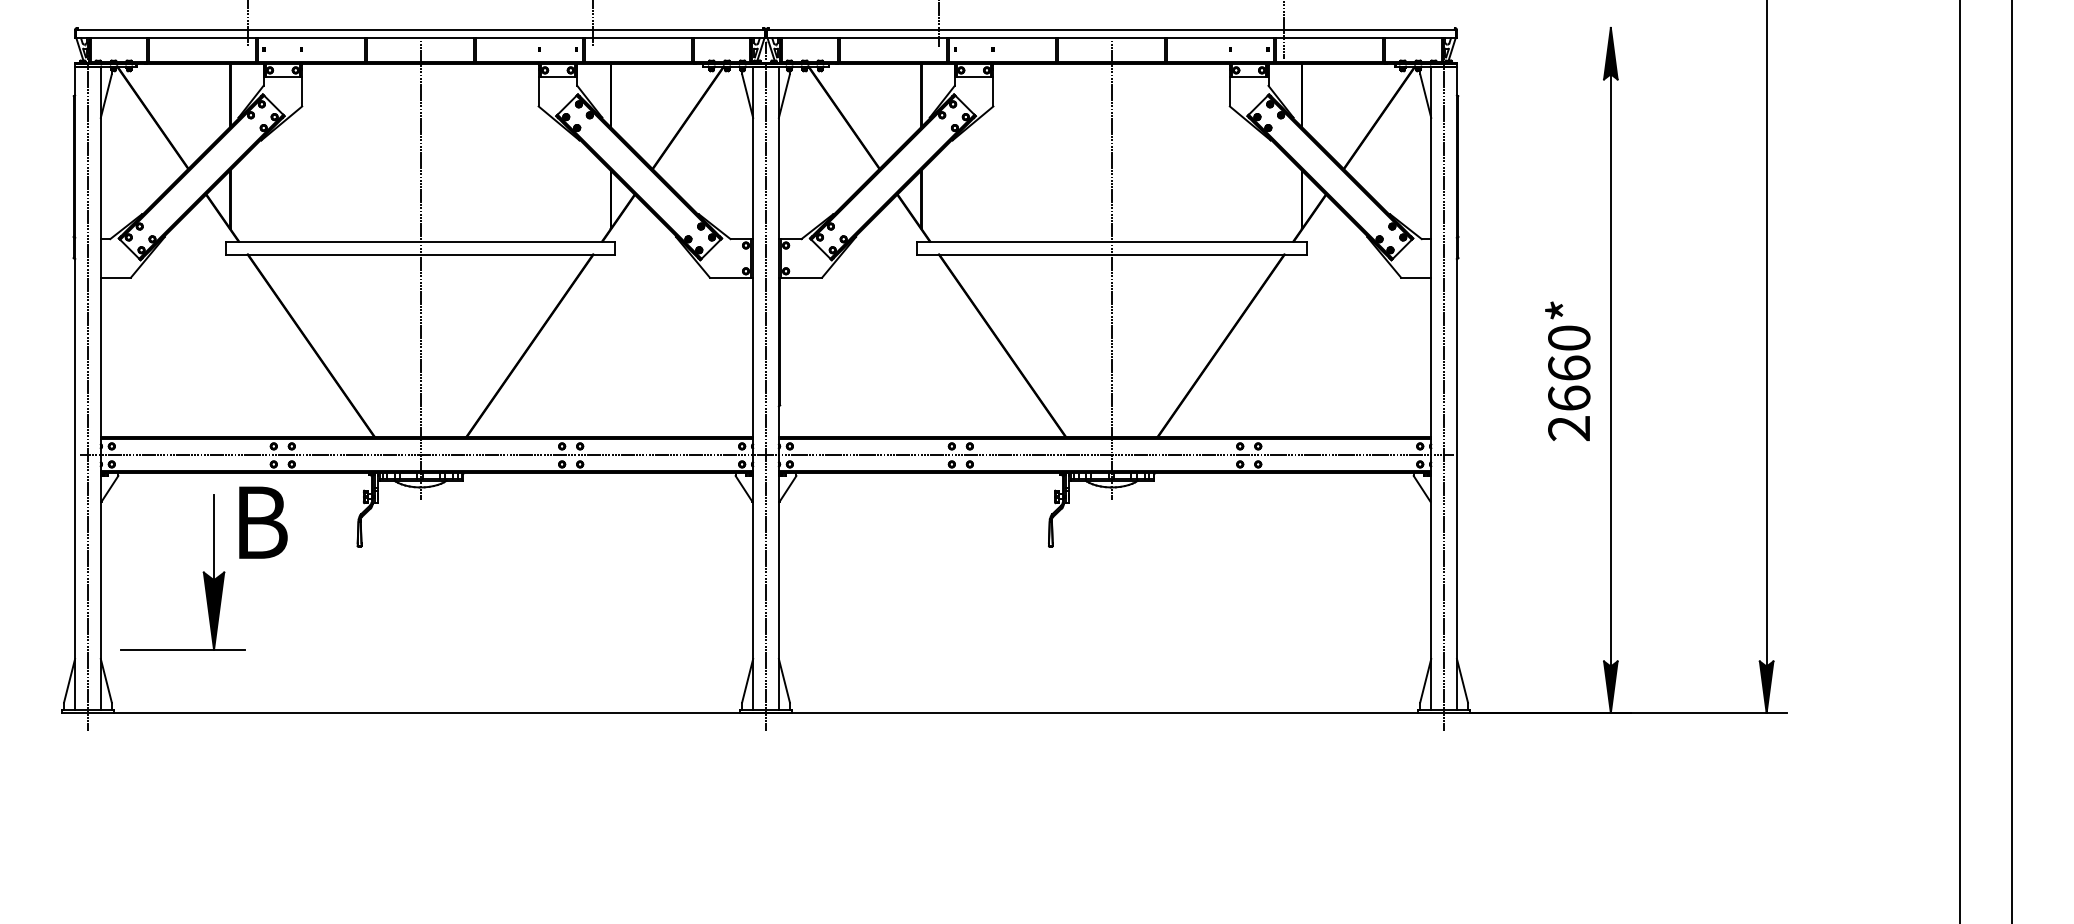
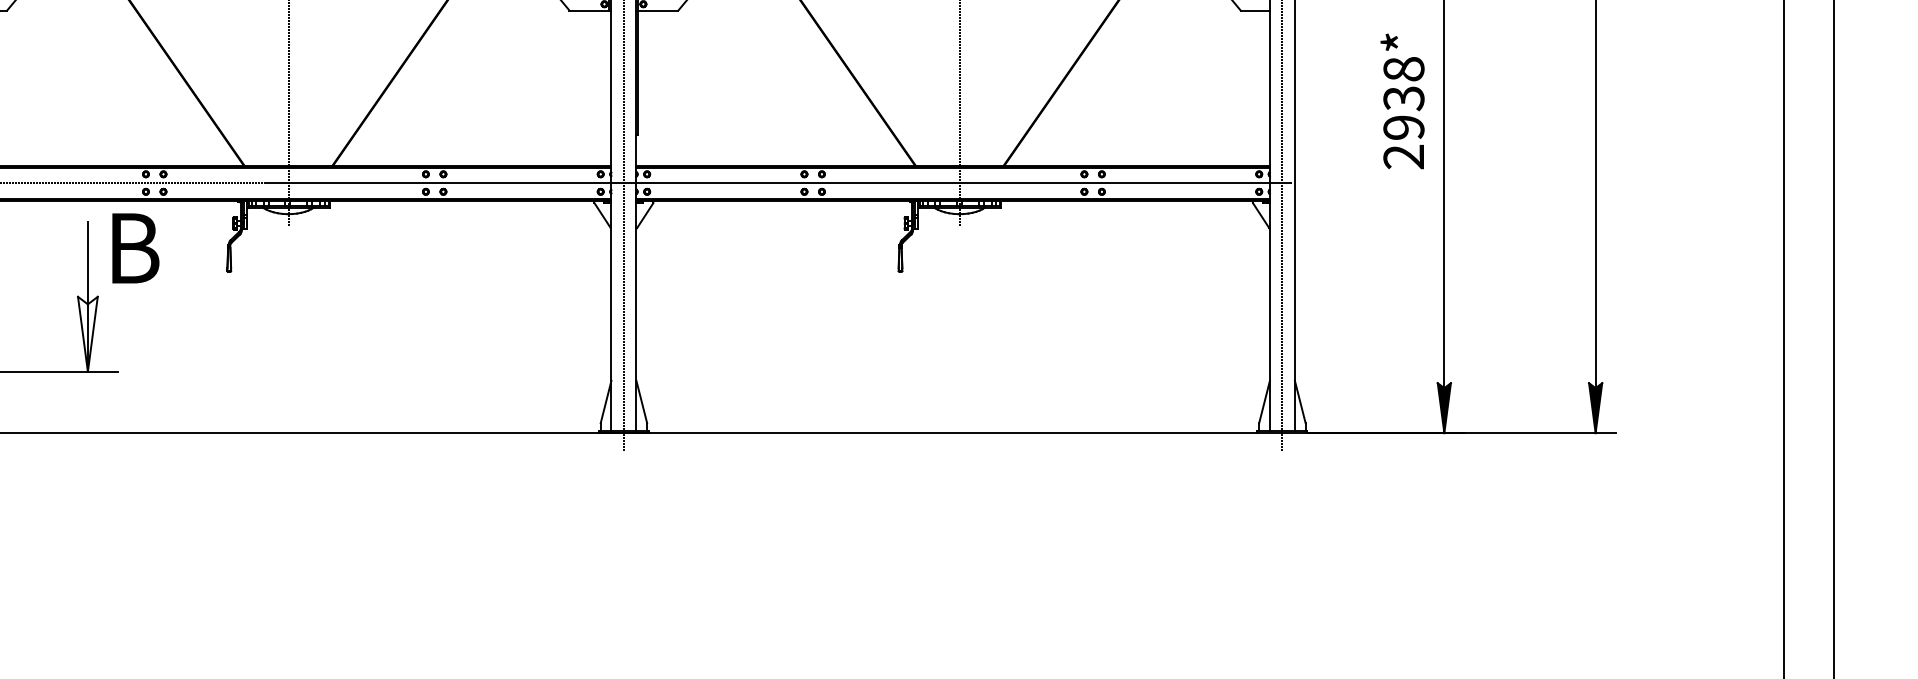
text: (1569, 367) -> (1404, 97), 2660* -> 2938*
fill: (213, 610) -> (87, 333), removed

